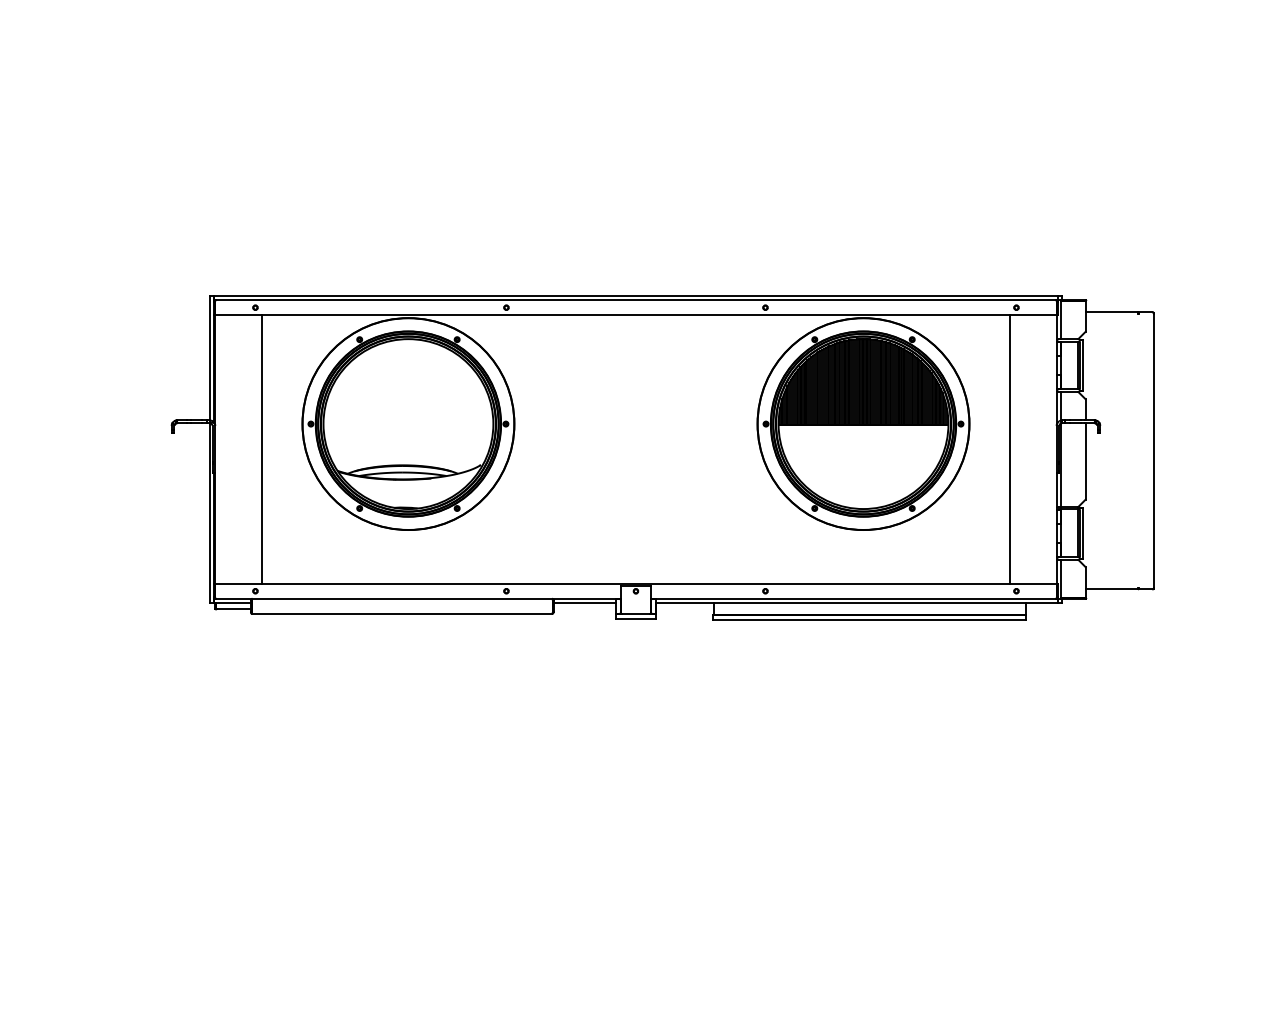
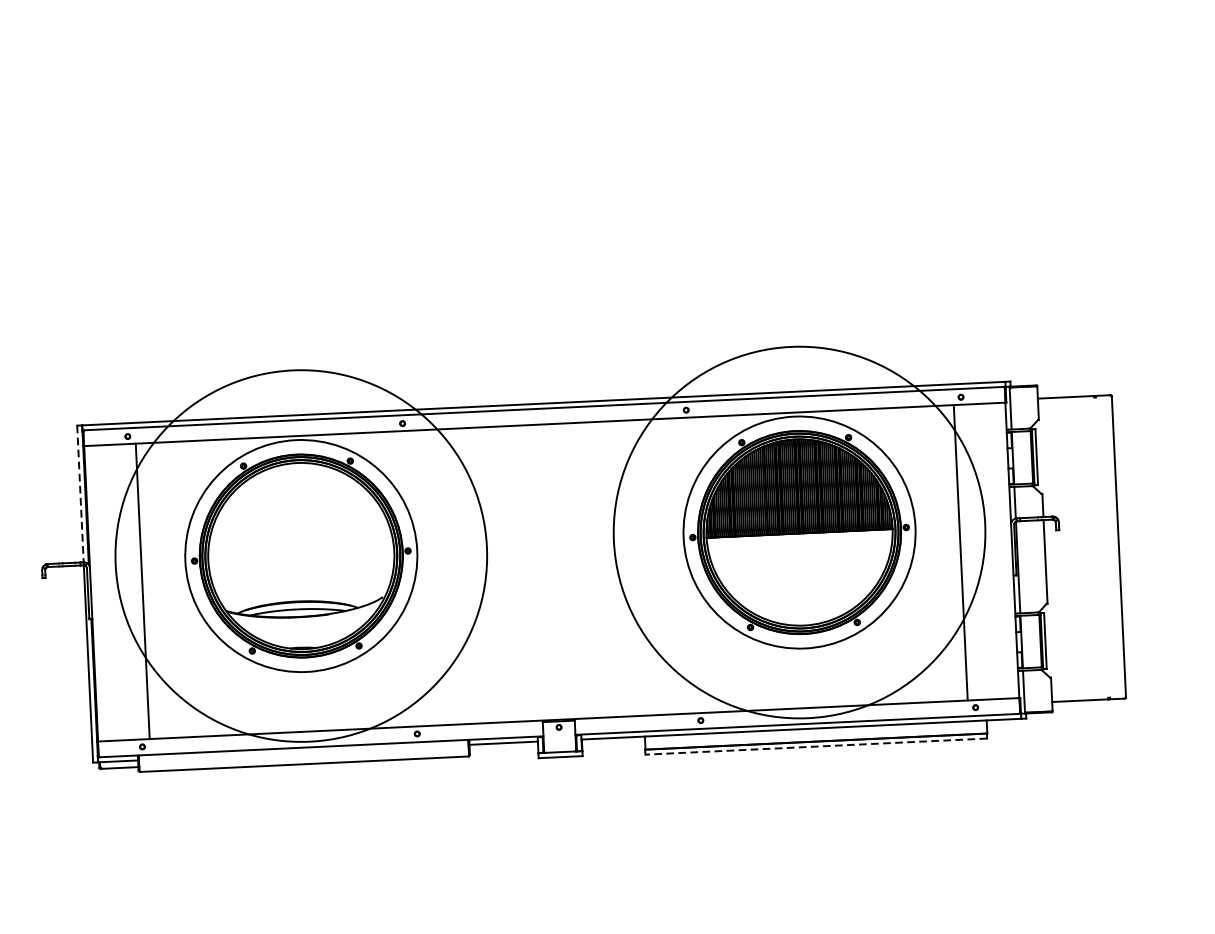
line: (209, 358) -> (80, 494), solid -> dashed
circle: (408, 424) -> (301, 556), size x1.6
circle: (863, 424) -> (799, 533), size x1.6
line: (869, 619) -> (816, 746), solid -> dashed

